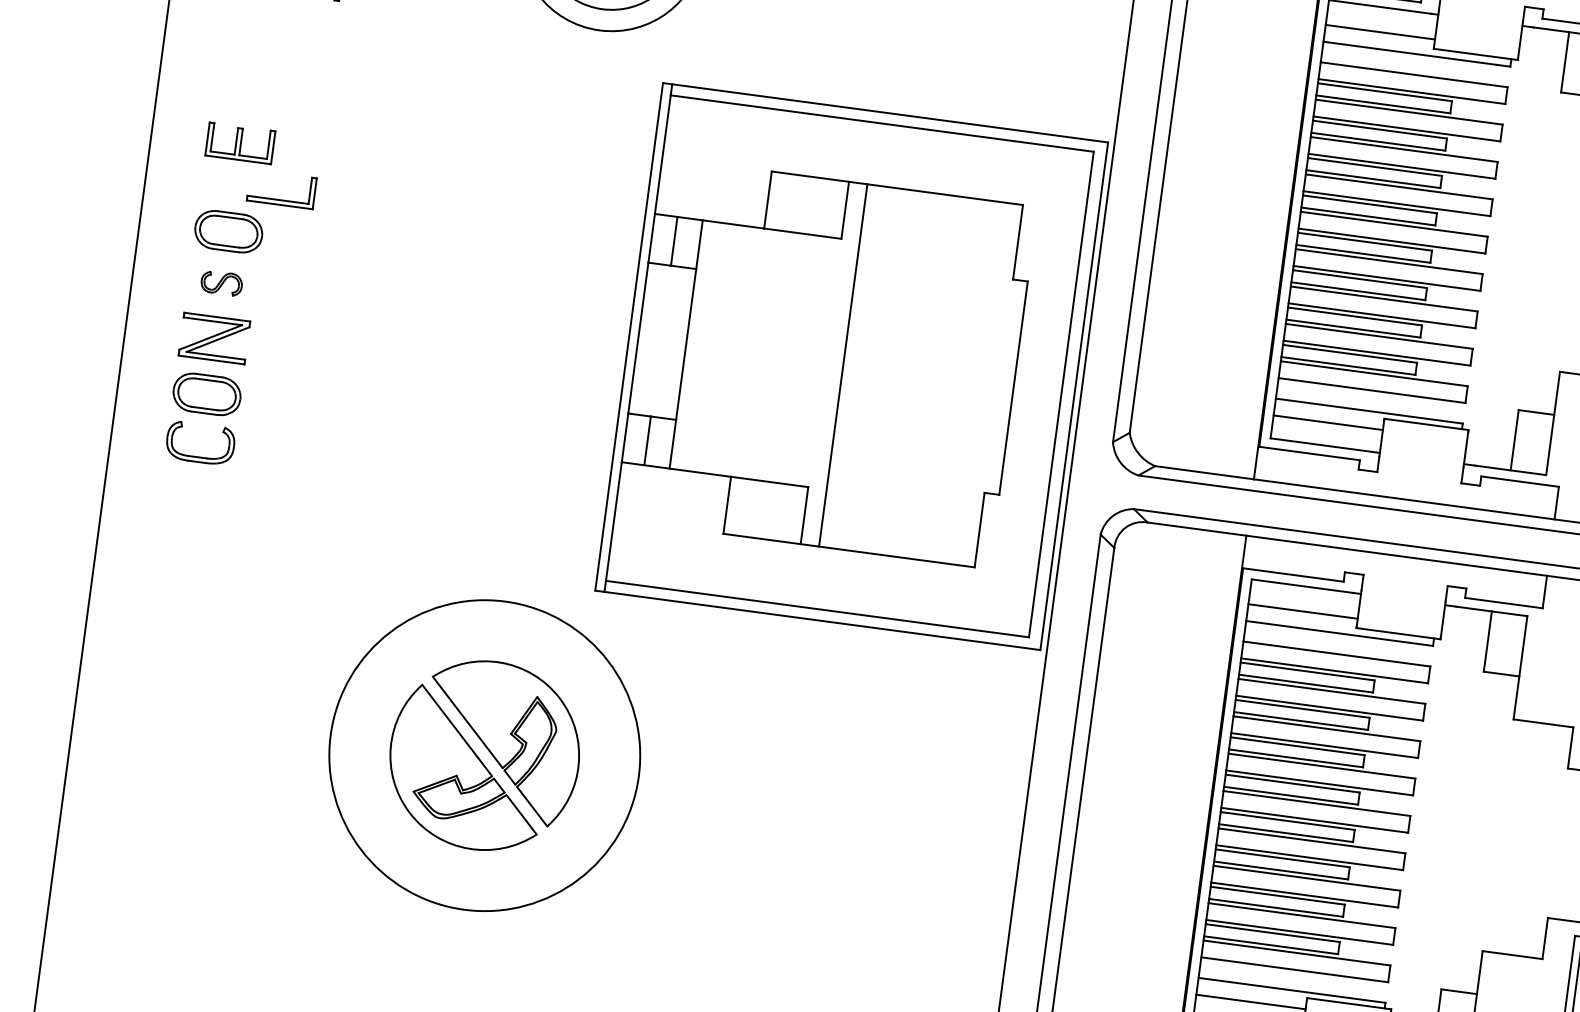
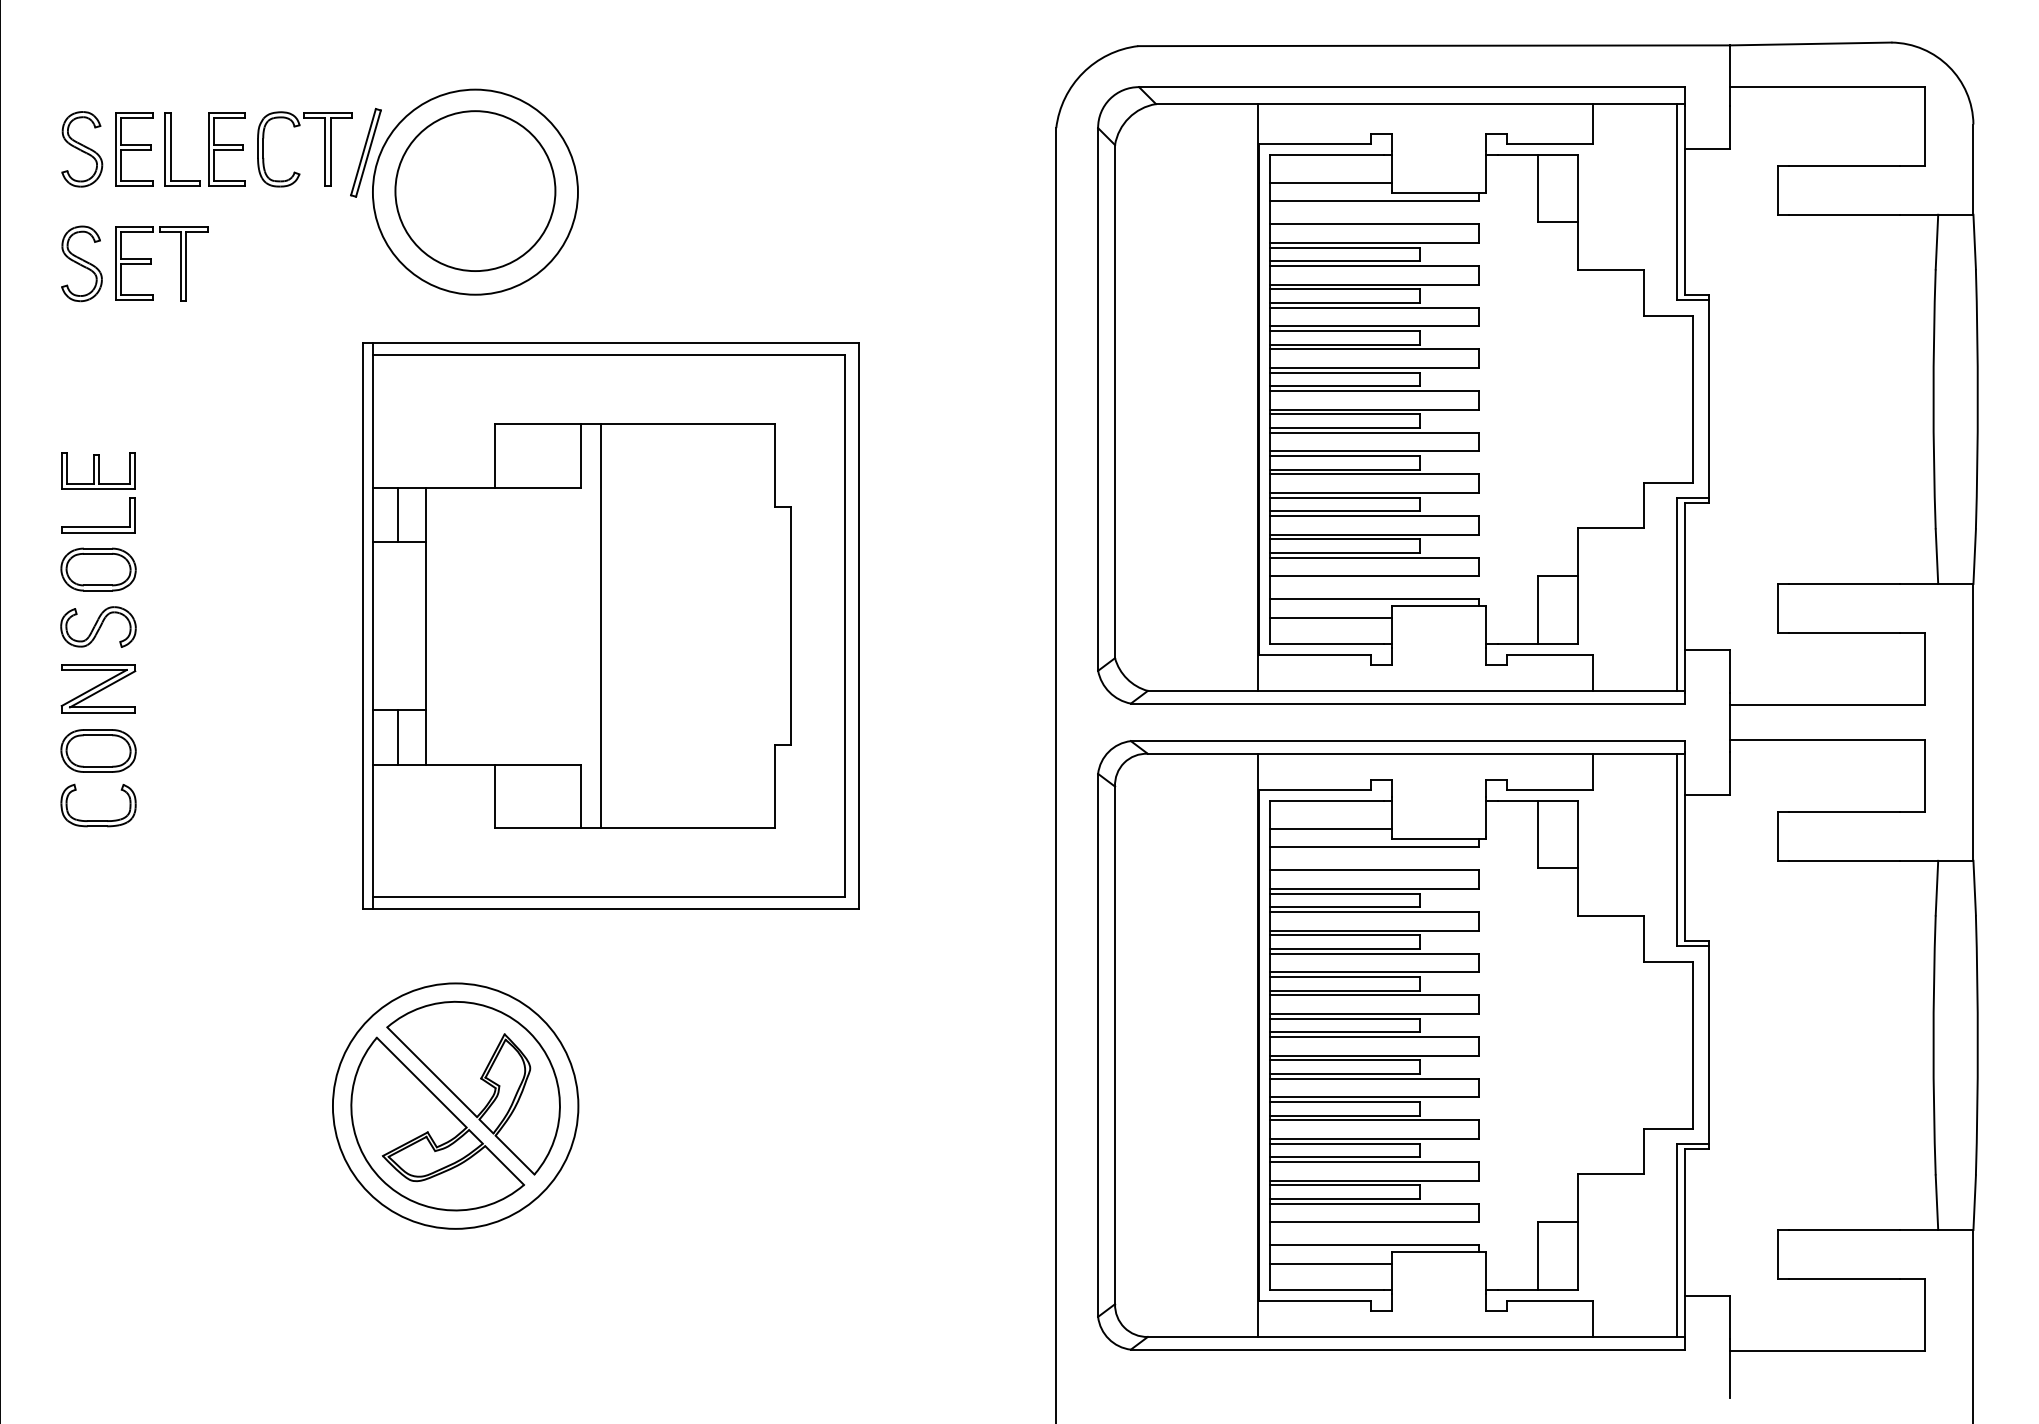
part: (280, 199) -> (98, 526), moved
part: (221, 282) -> (98, 626), size x1.67
part: (851, 365) -> (610, 625), moved
circle: (484, 755) -> (455, 1105), size x0.71

